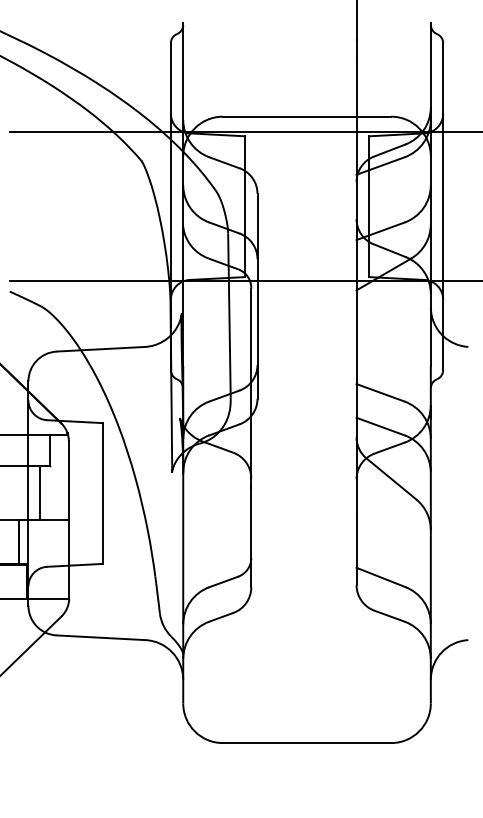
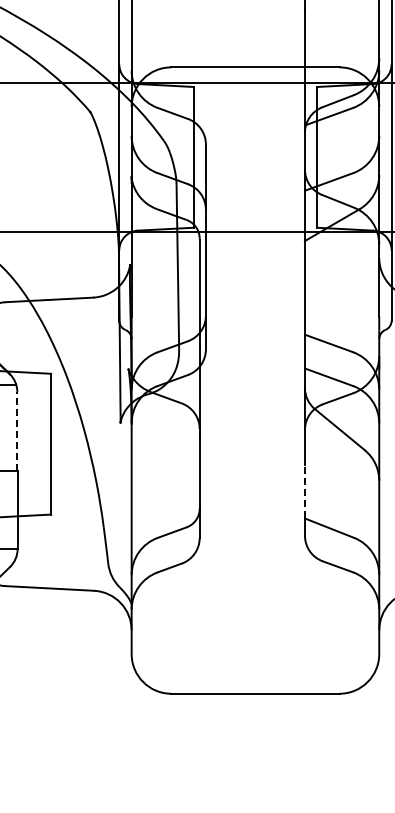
line: (68, 480) -> (16, 431), solid -> dashed
line: (356, 540) -> (304, 491), solid -> dashed

